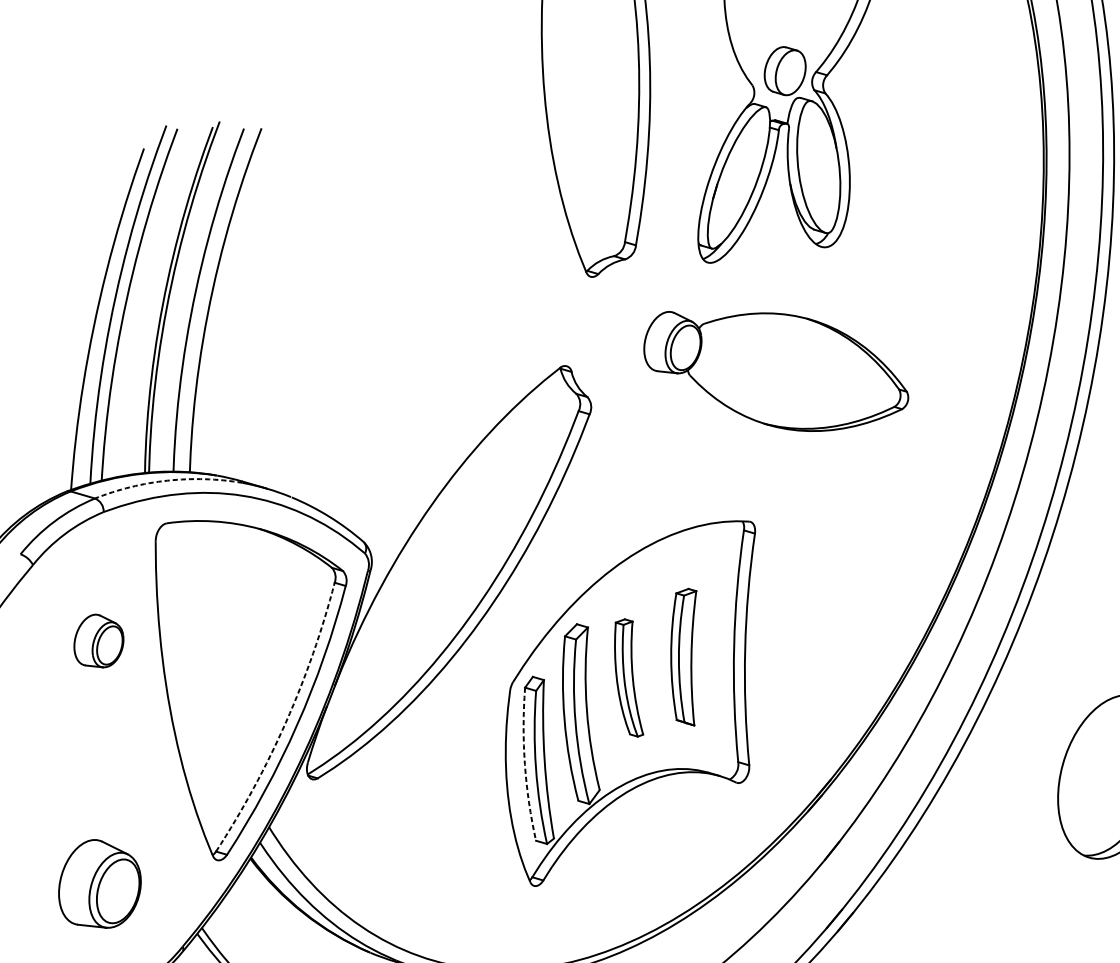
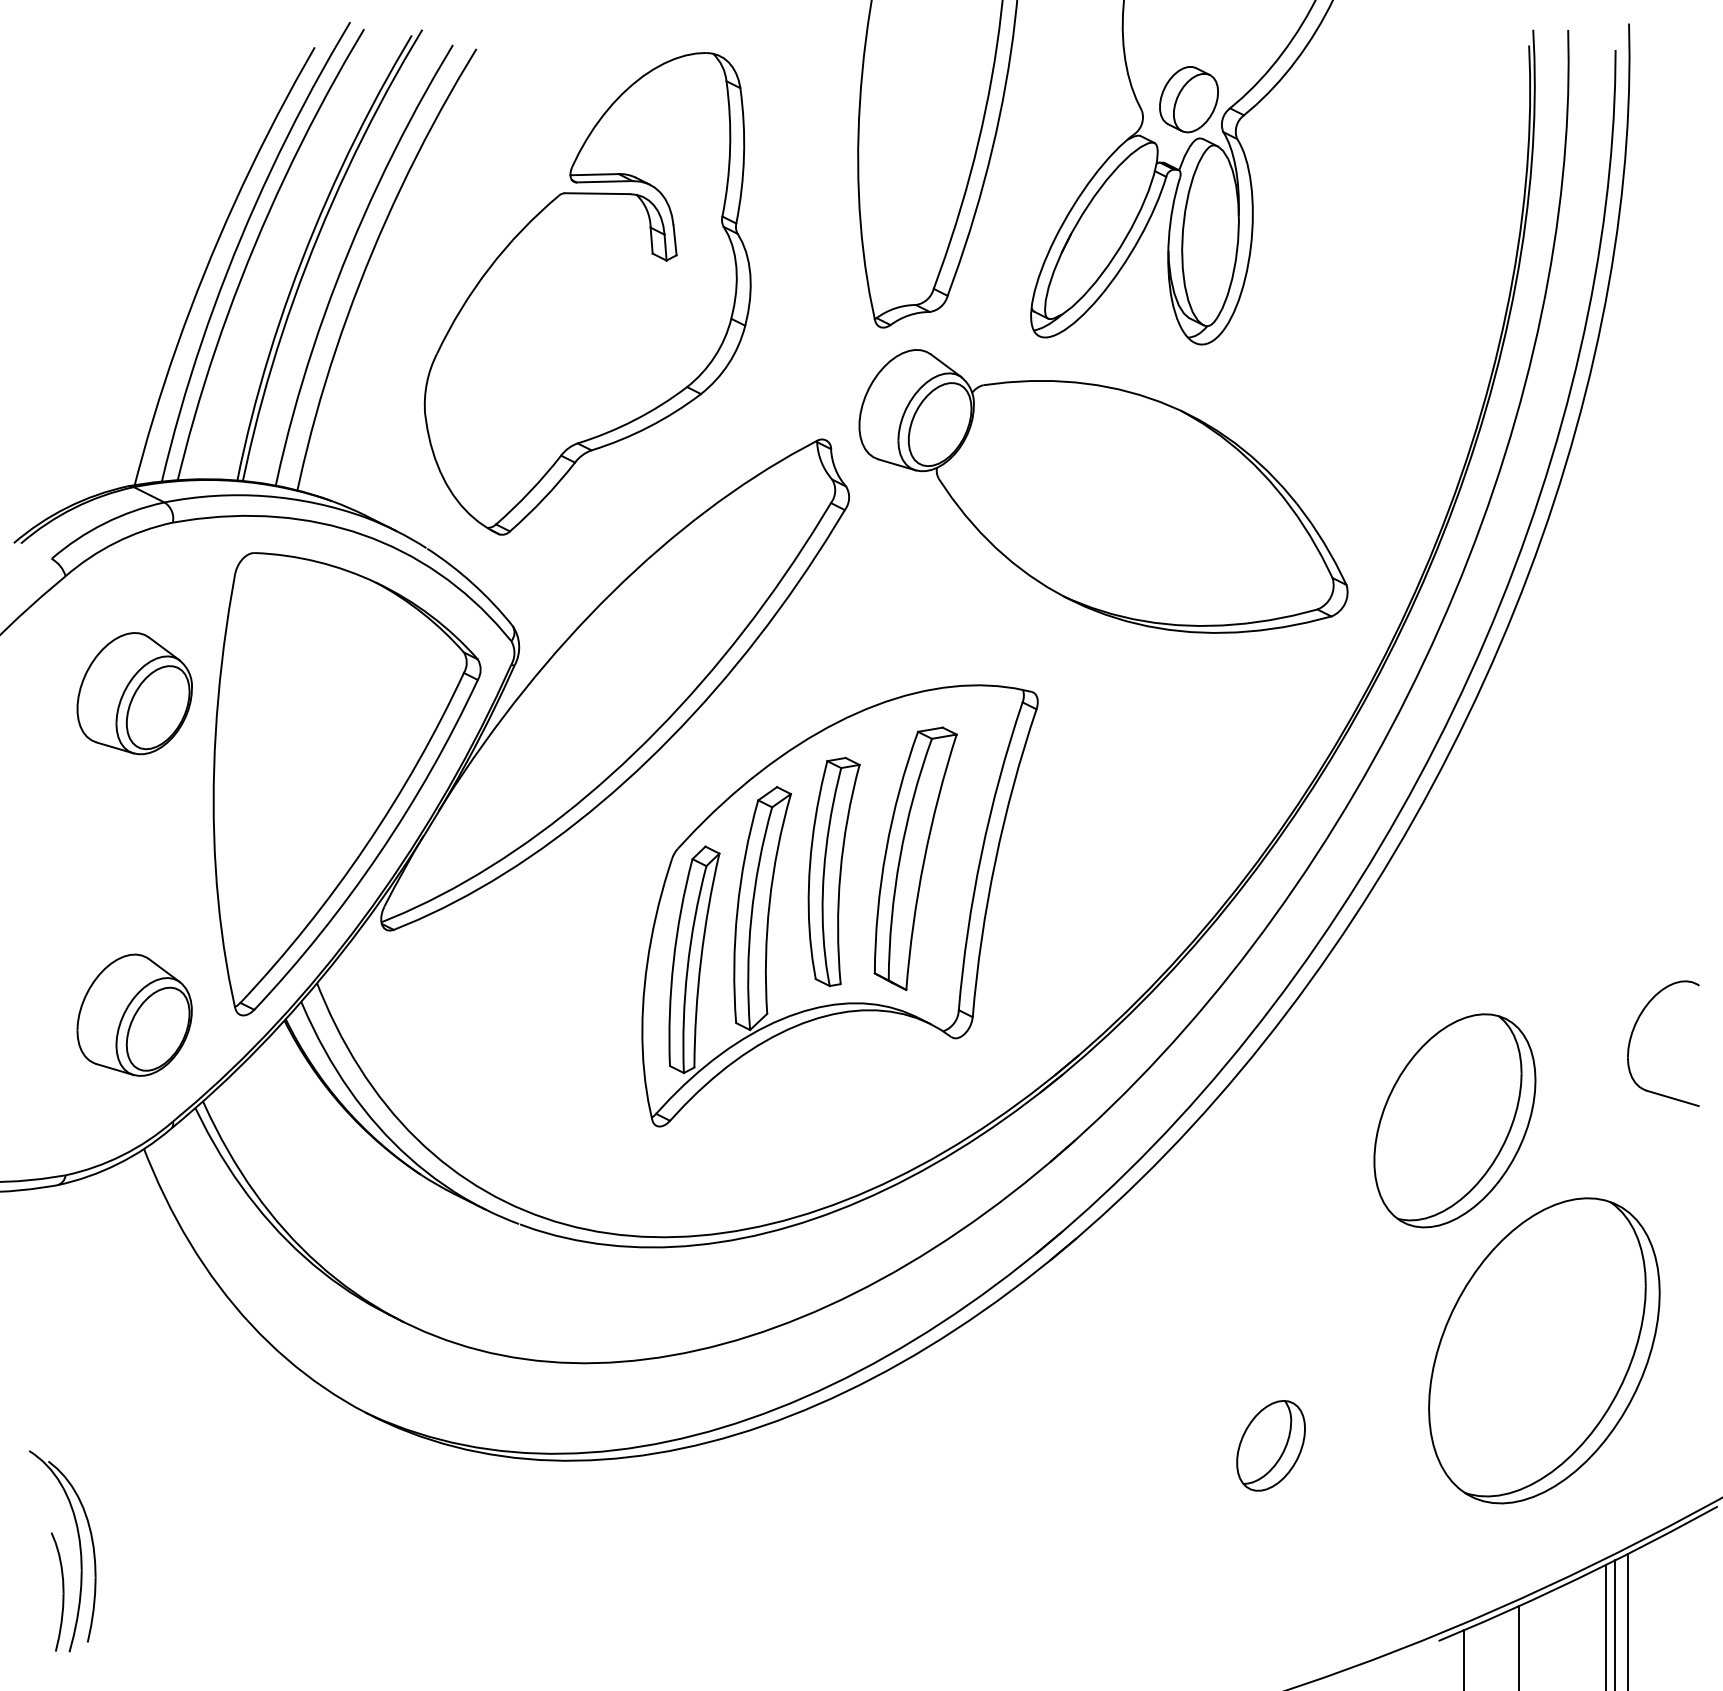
part: (374, 291) -> (587, 293), added
part: (774, 366) -> (1103, 491), size x1.43
arc: (167, 480) -> (265, 496), dashed -> solid
part: (98, 641) -> (134, 693), size x1.67
part: (686, 657) -> (915, 858), size x1.43
part: (629, 678) -> (833, 871), size x1.43
arc: (286, 721) -> (365, 846), dashed -> solid
arc: (524, 764) -> (673, 961), dashed -> solid
part: (99, 883) -> (134, 1014), moved

